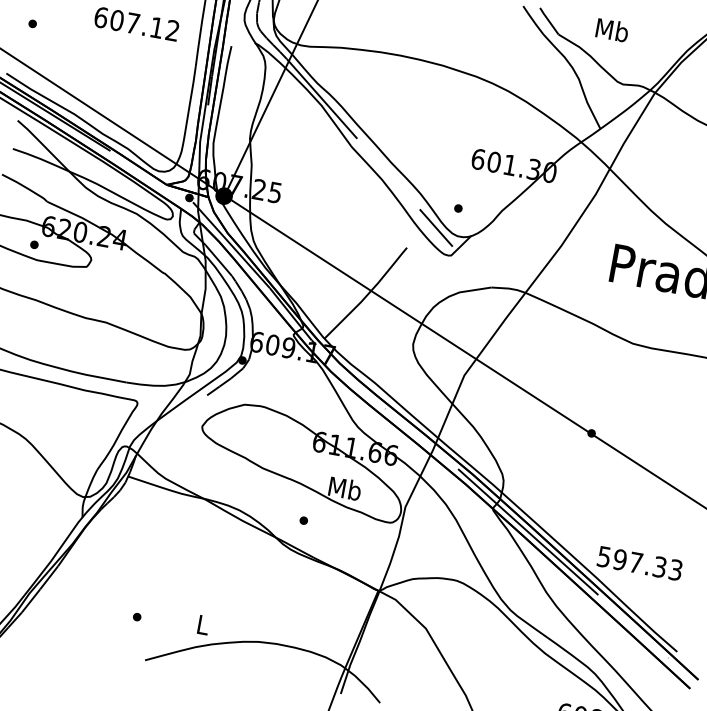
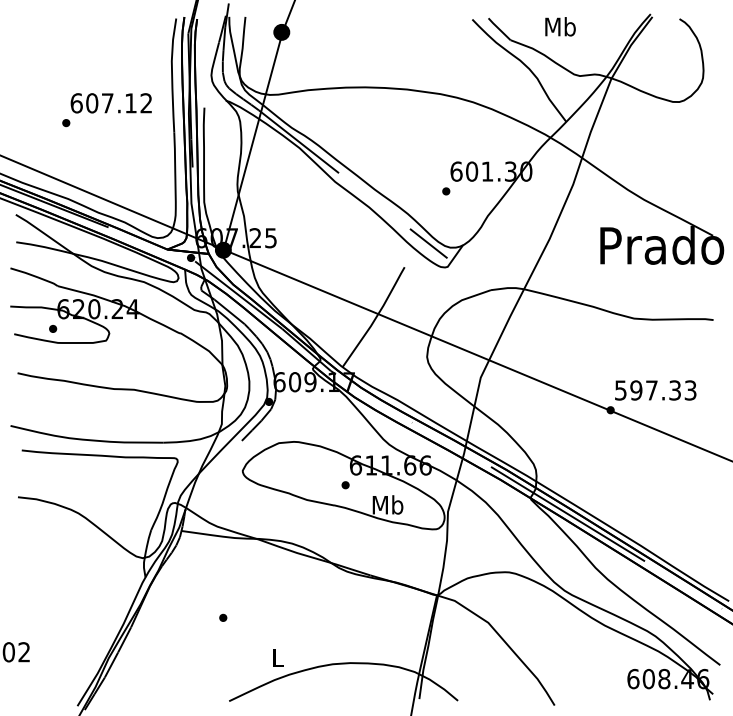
part: (32, 24) -> (66, 123), moved
part: (458, 208) -> (446, 191), moved
part: (303, 520) -> (345, 485), moved
text: (639, 563) -> (655, 390), moved
part: (137, 616) -> (223, 617), moved

